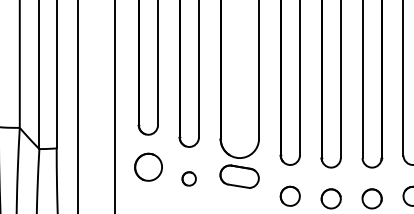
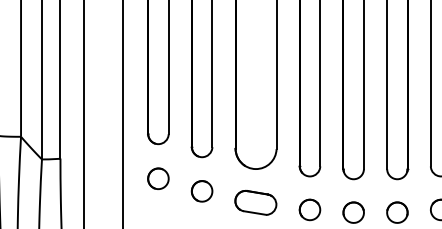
part: (147, 166) -> (157, 178), size x0.71
part: (239, 176) -> (255, 202), moved
part: (188, 178) -> (201, 190), size x1.43

